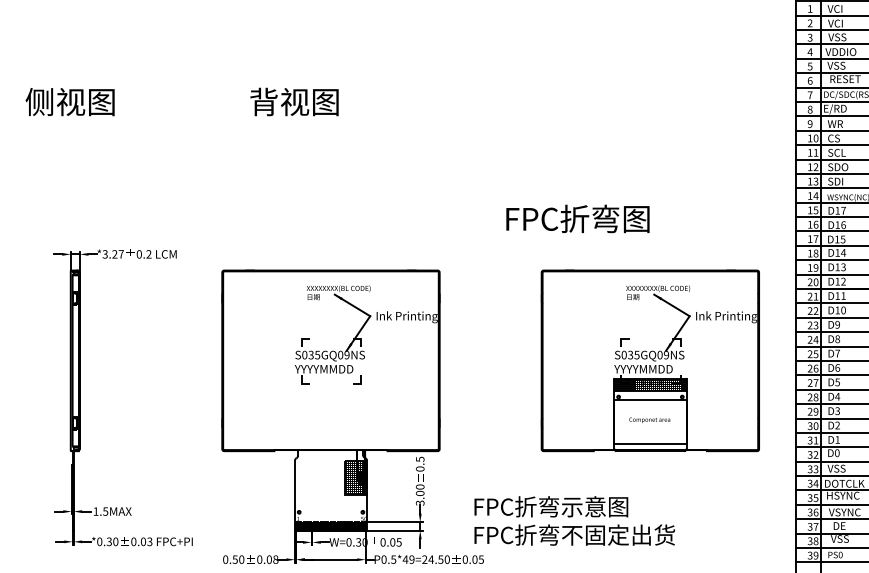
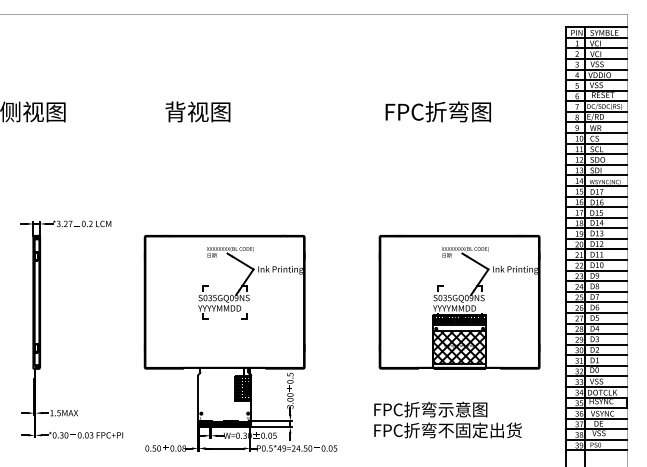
text: (576, 218) -> (437, 111), moved
hatch: (650, 422) -> (459, 347), added
text: (574, 520) -> (447, 419), moved

